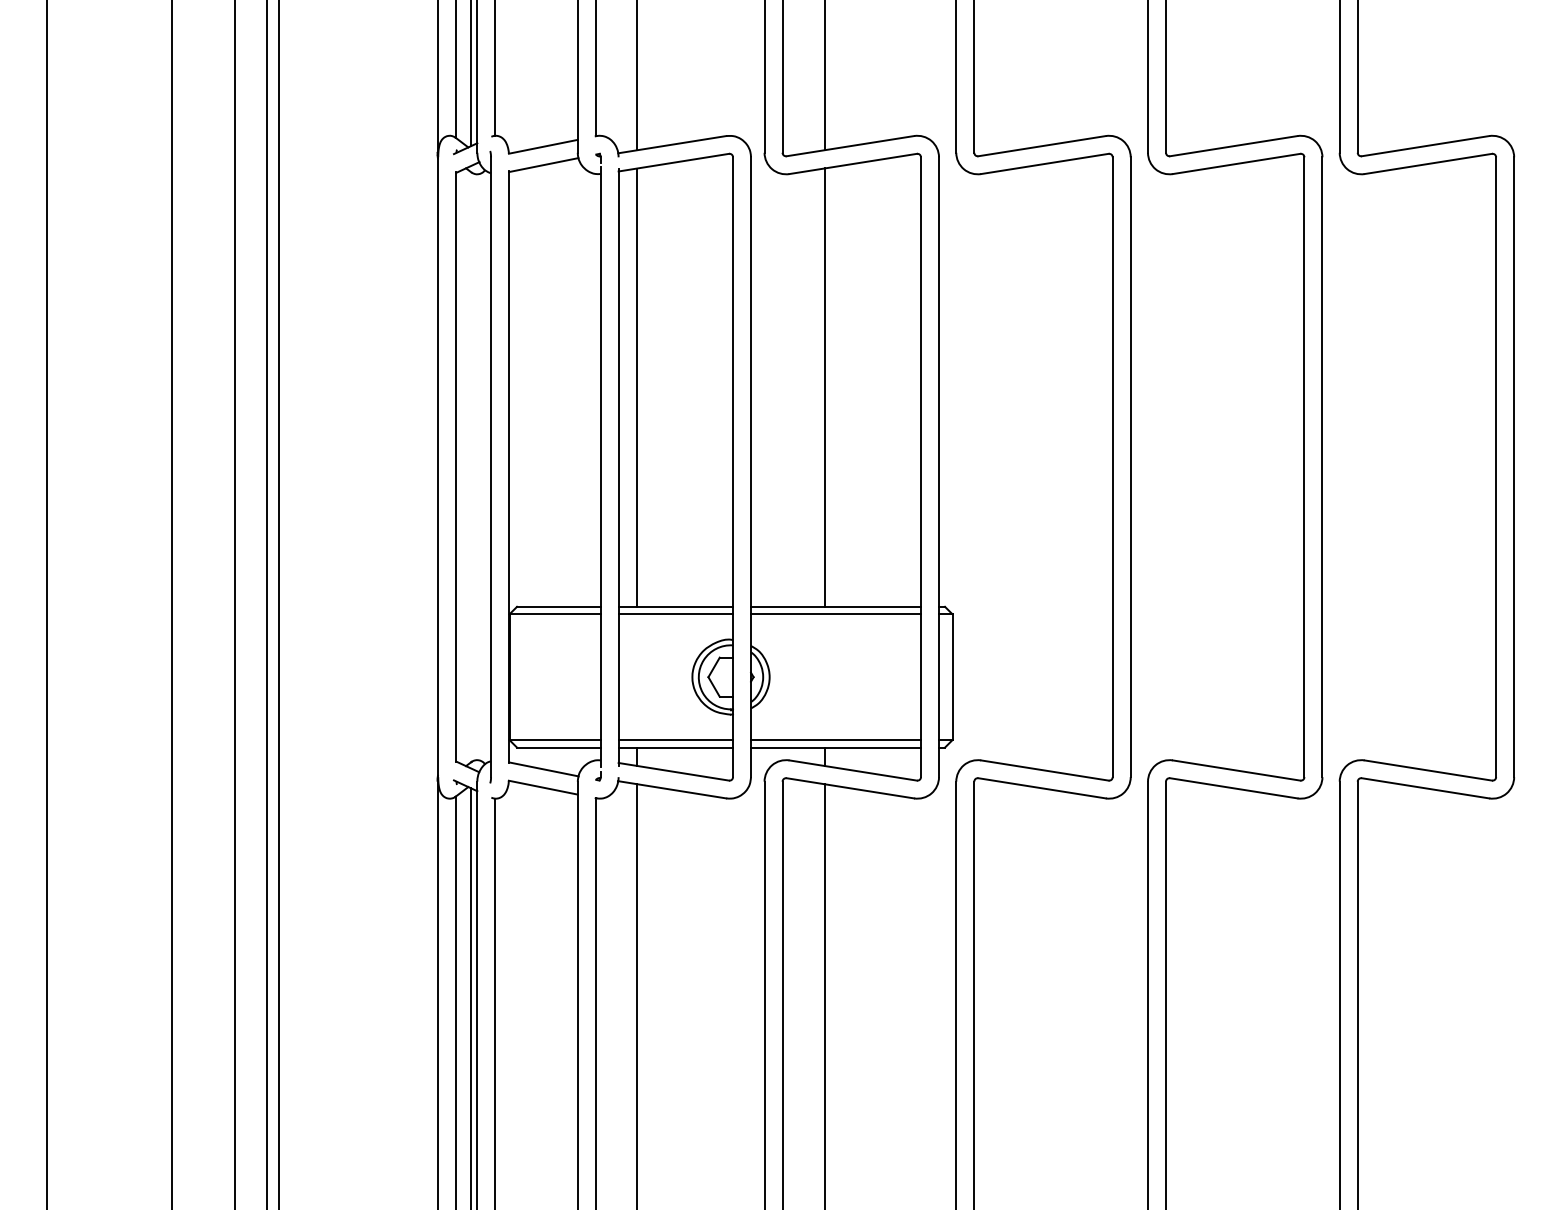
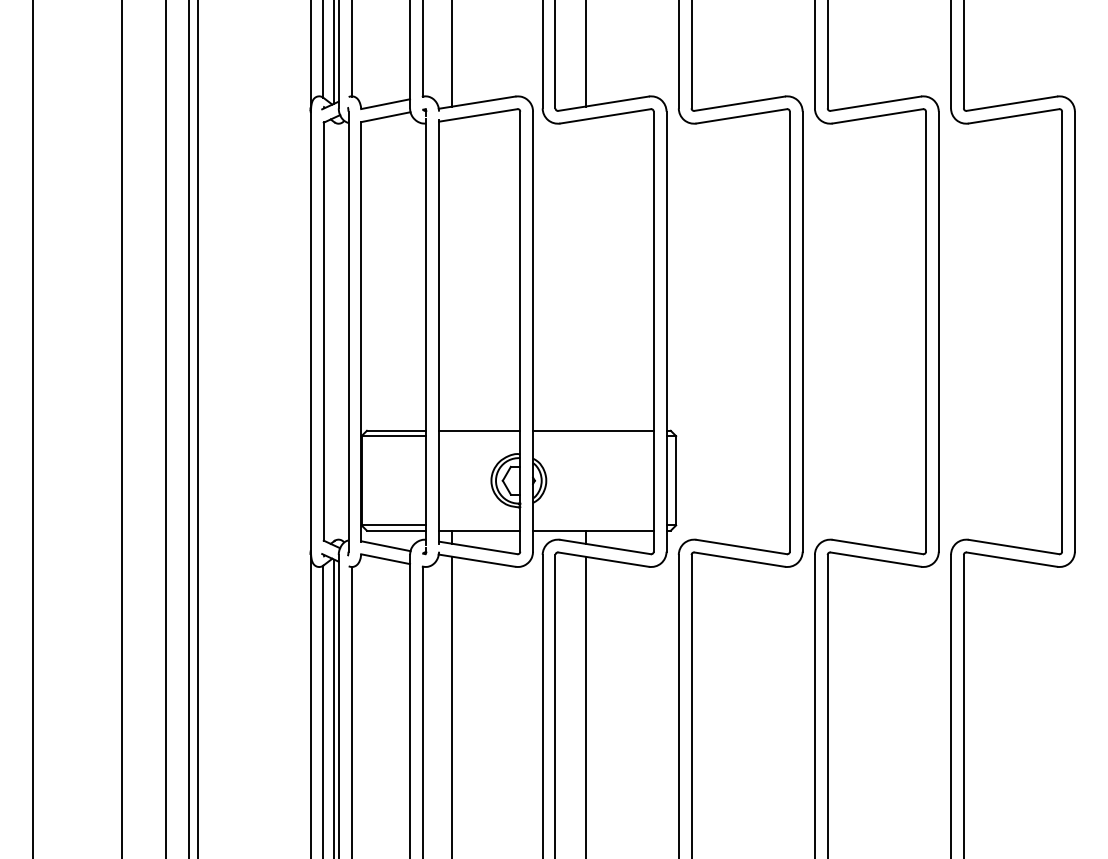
line: (637, 387) -> (452, 275), removed
line: (824, 387) -> (585, 275), removed
line: (675, 614) -> (479, 436), removed
line: (836, 614) -> (593, 436), removed
line: (675, 740) -> (479, 525), removed
line: (836, 740) -> (593, 525), removed

